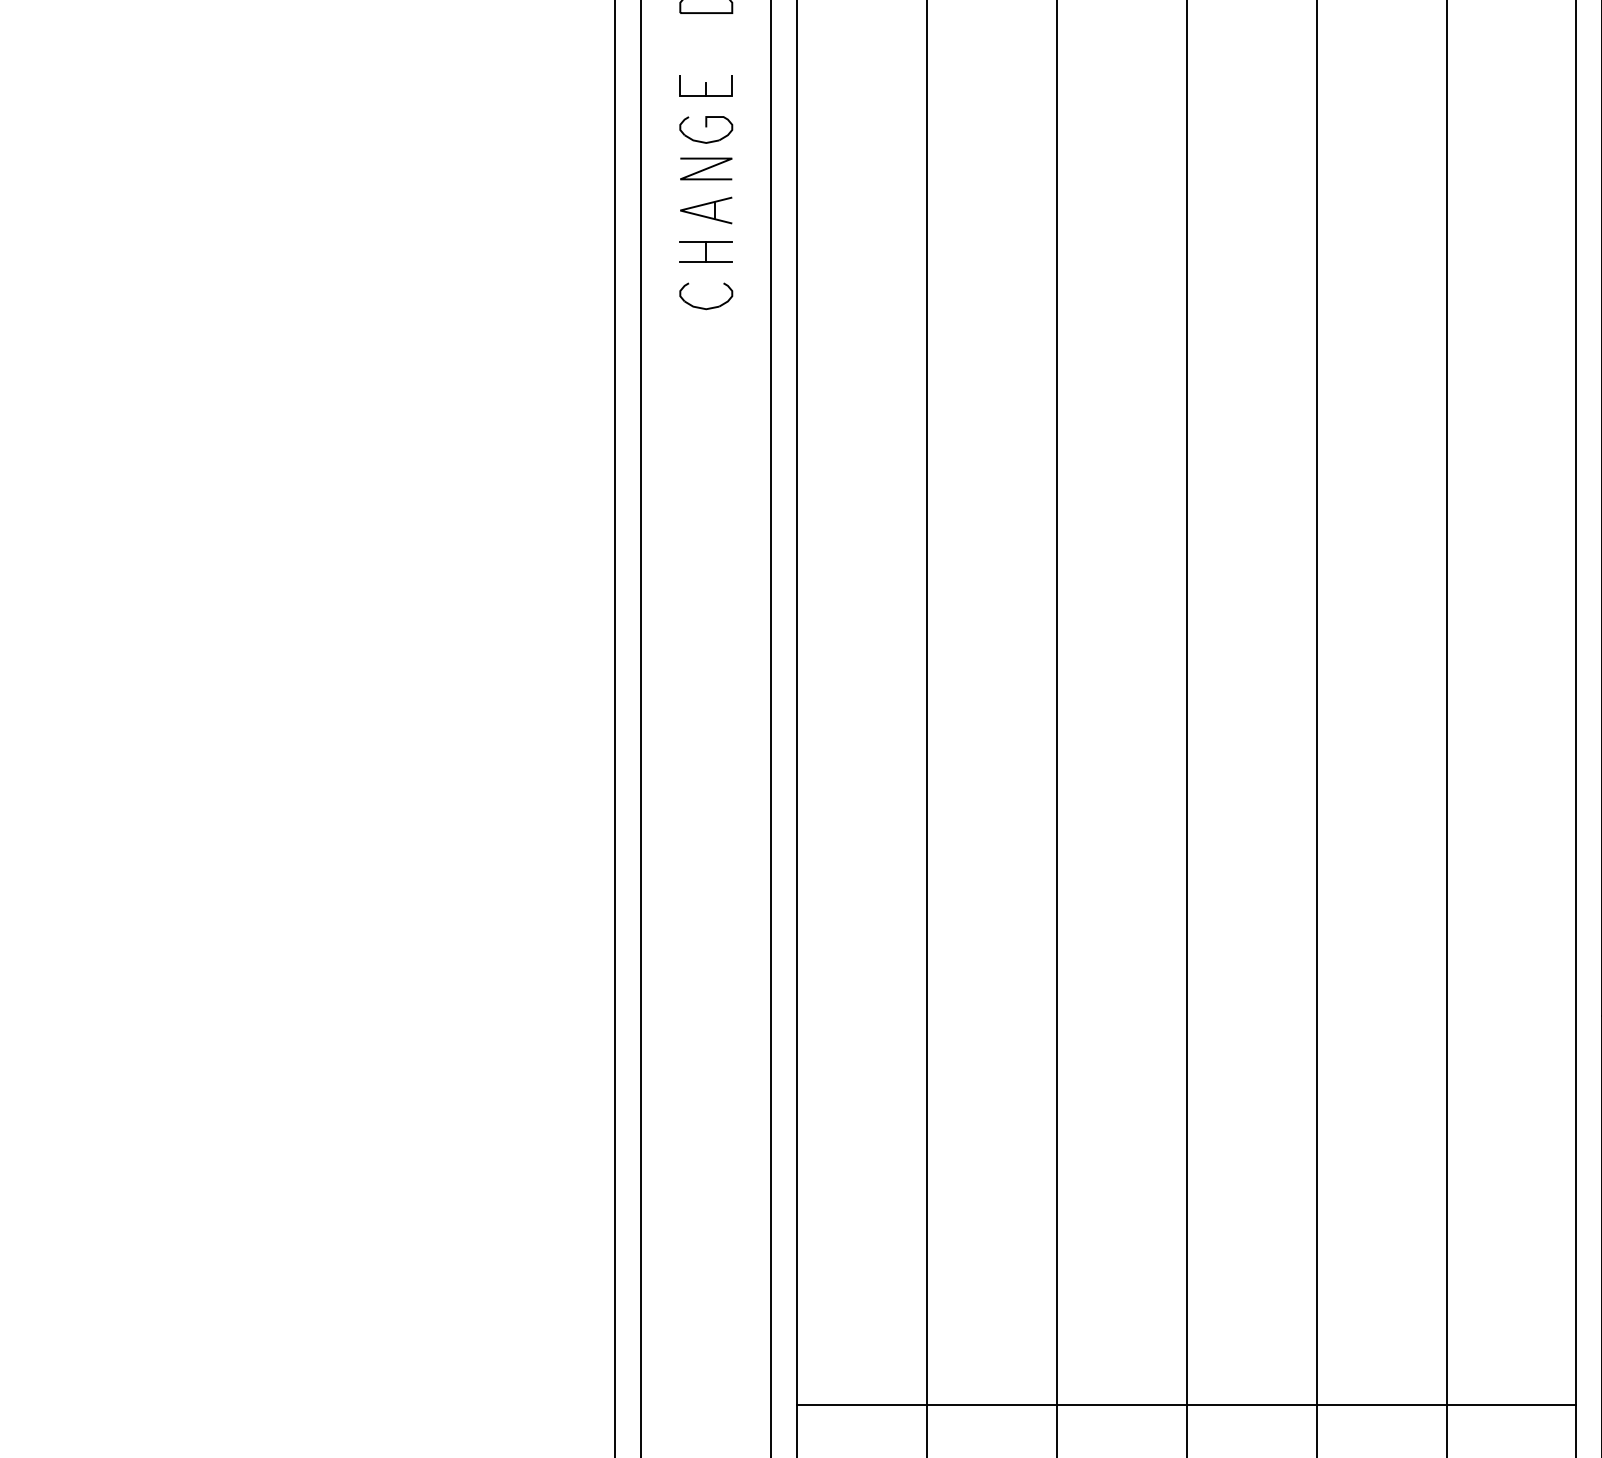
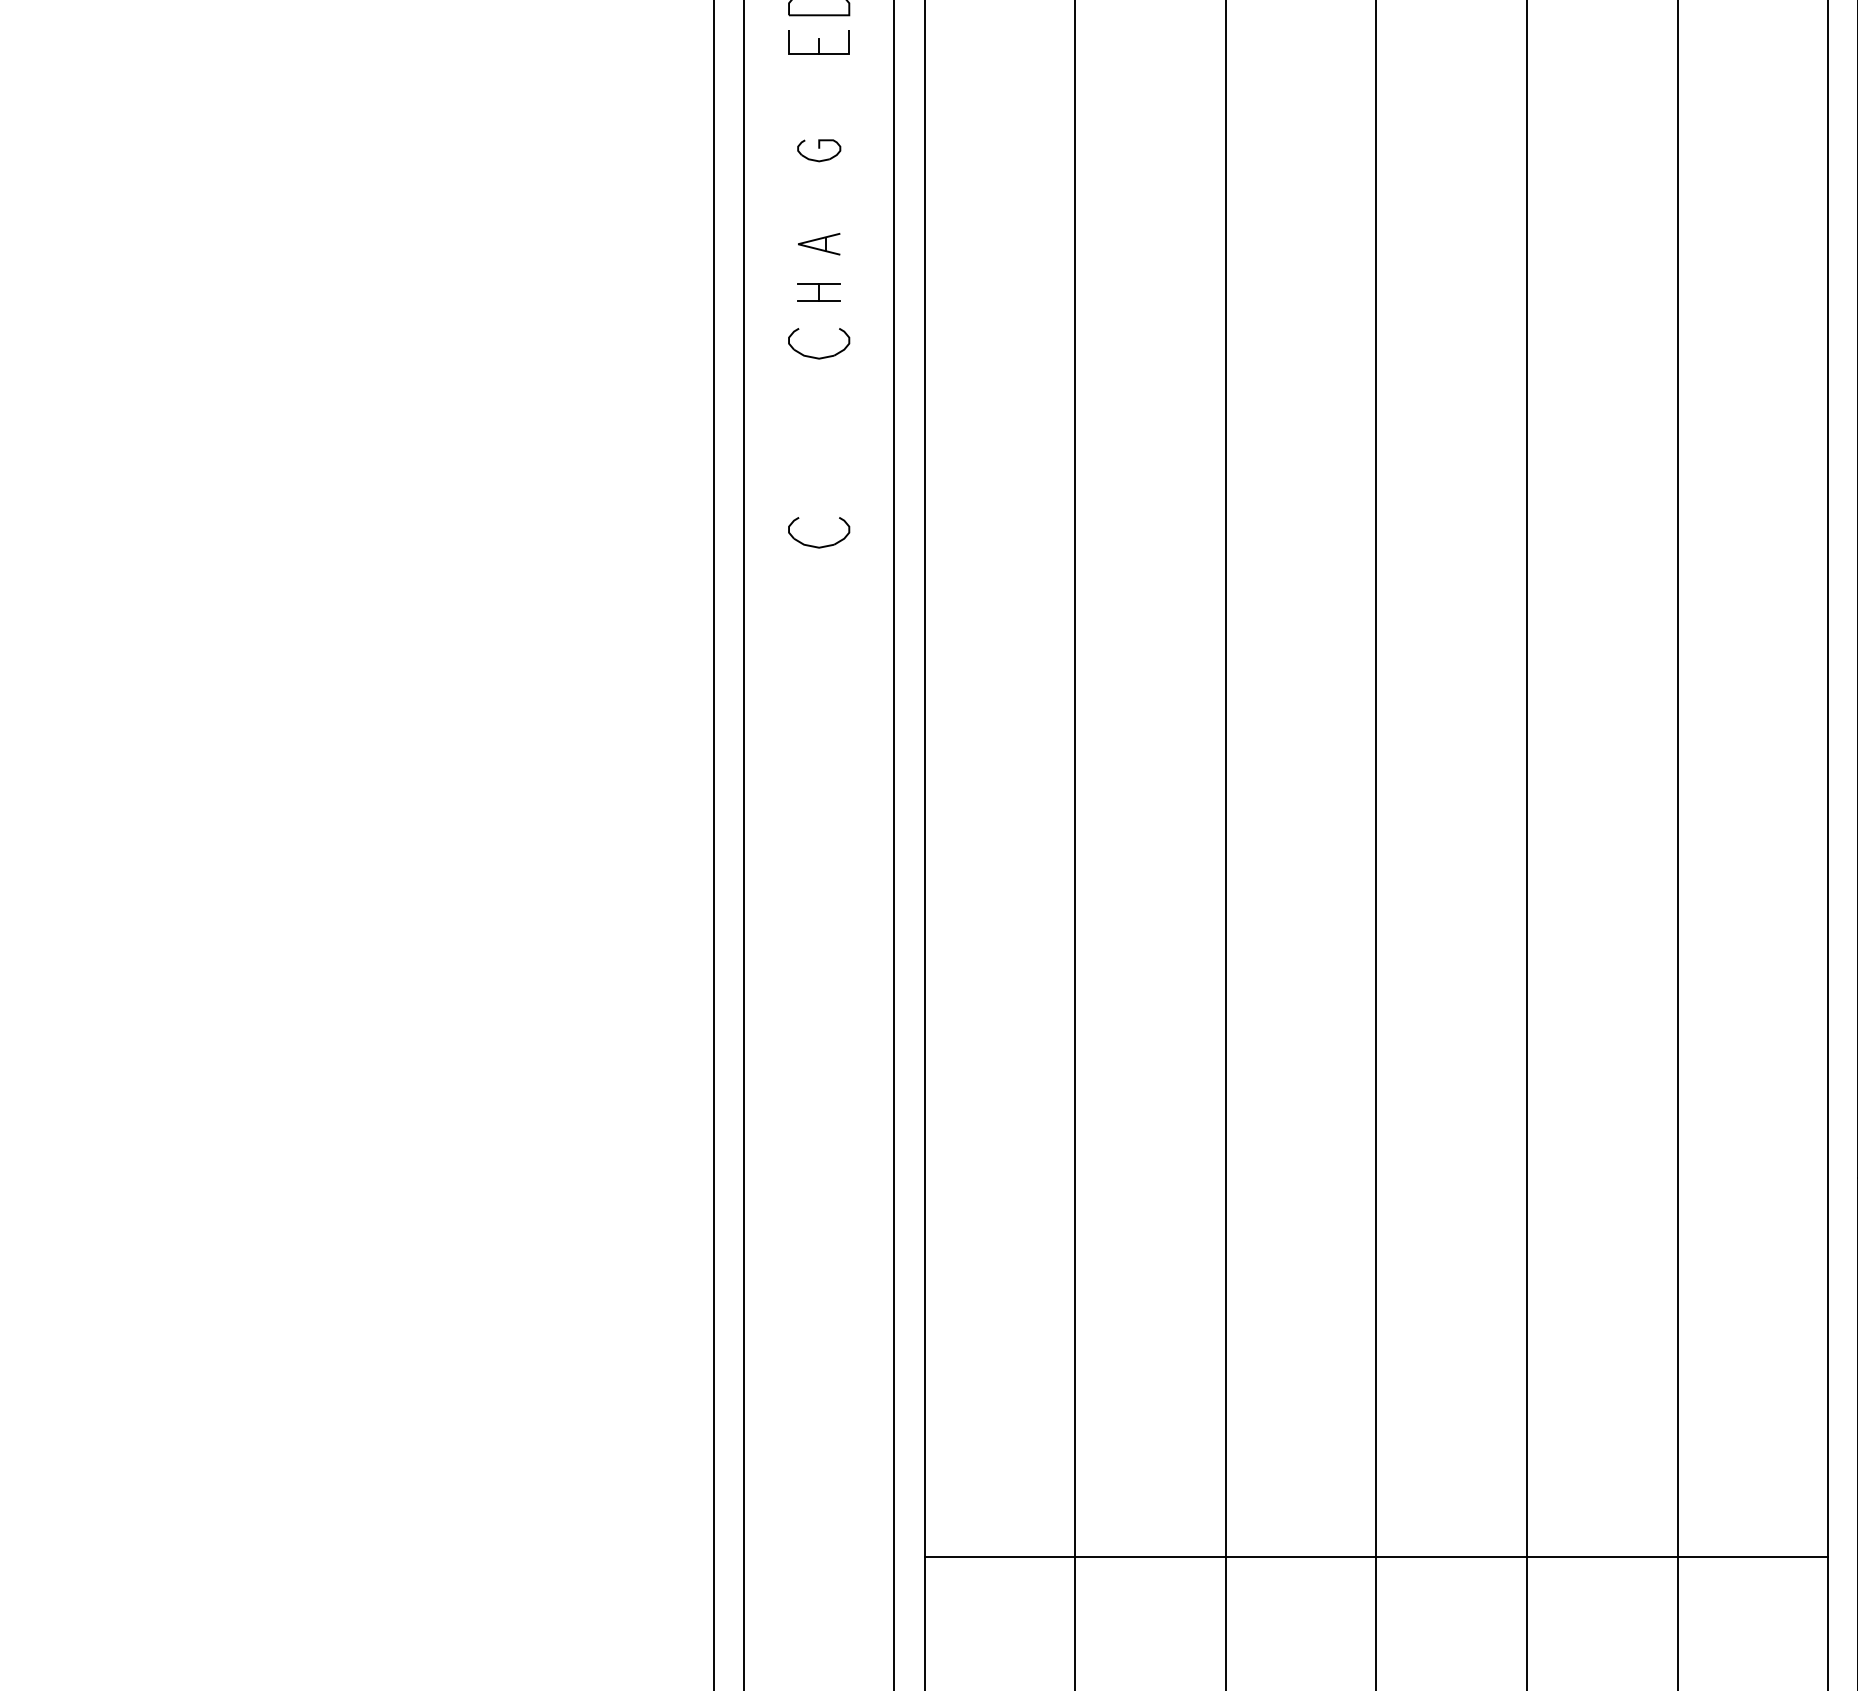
part: (705, 85) -> (818, 41), moved
part: (706, 129) -> (819, 150), size x0.7
line: (706, 168) -> (819, 195), removed
part: (706, 210) -> (819, 244), size x0.7
part: (705, 251) -> (818, 291), size x0.7
part: (708, 470) -> (821, 545), added
line: (1186, 1405) -> (1376, 1556), moved

